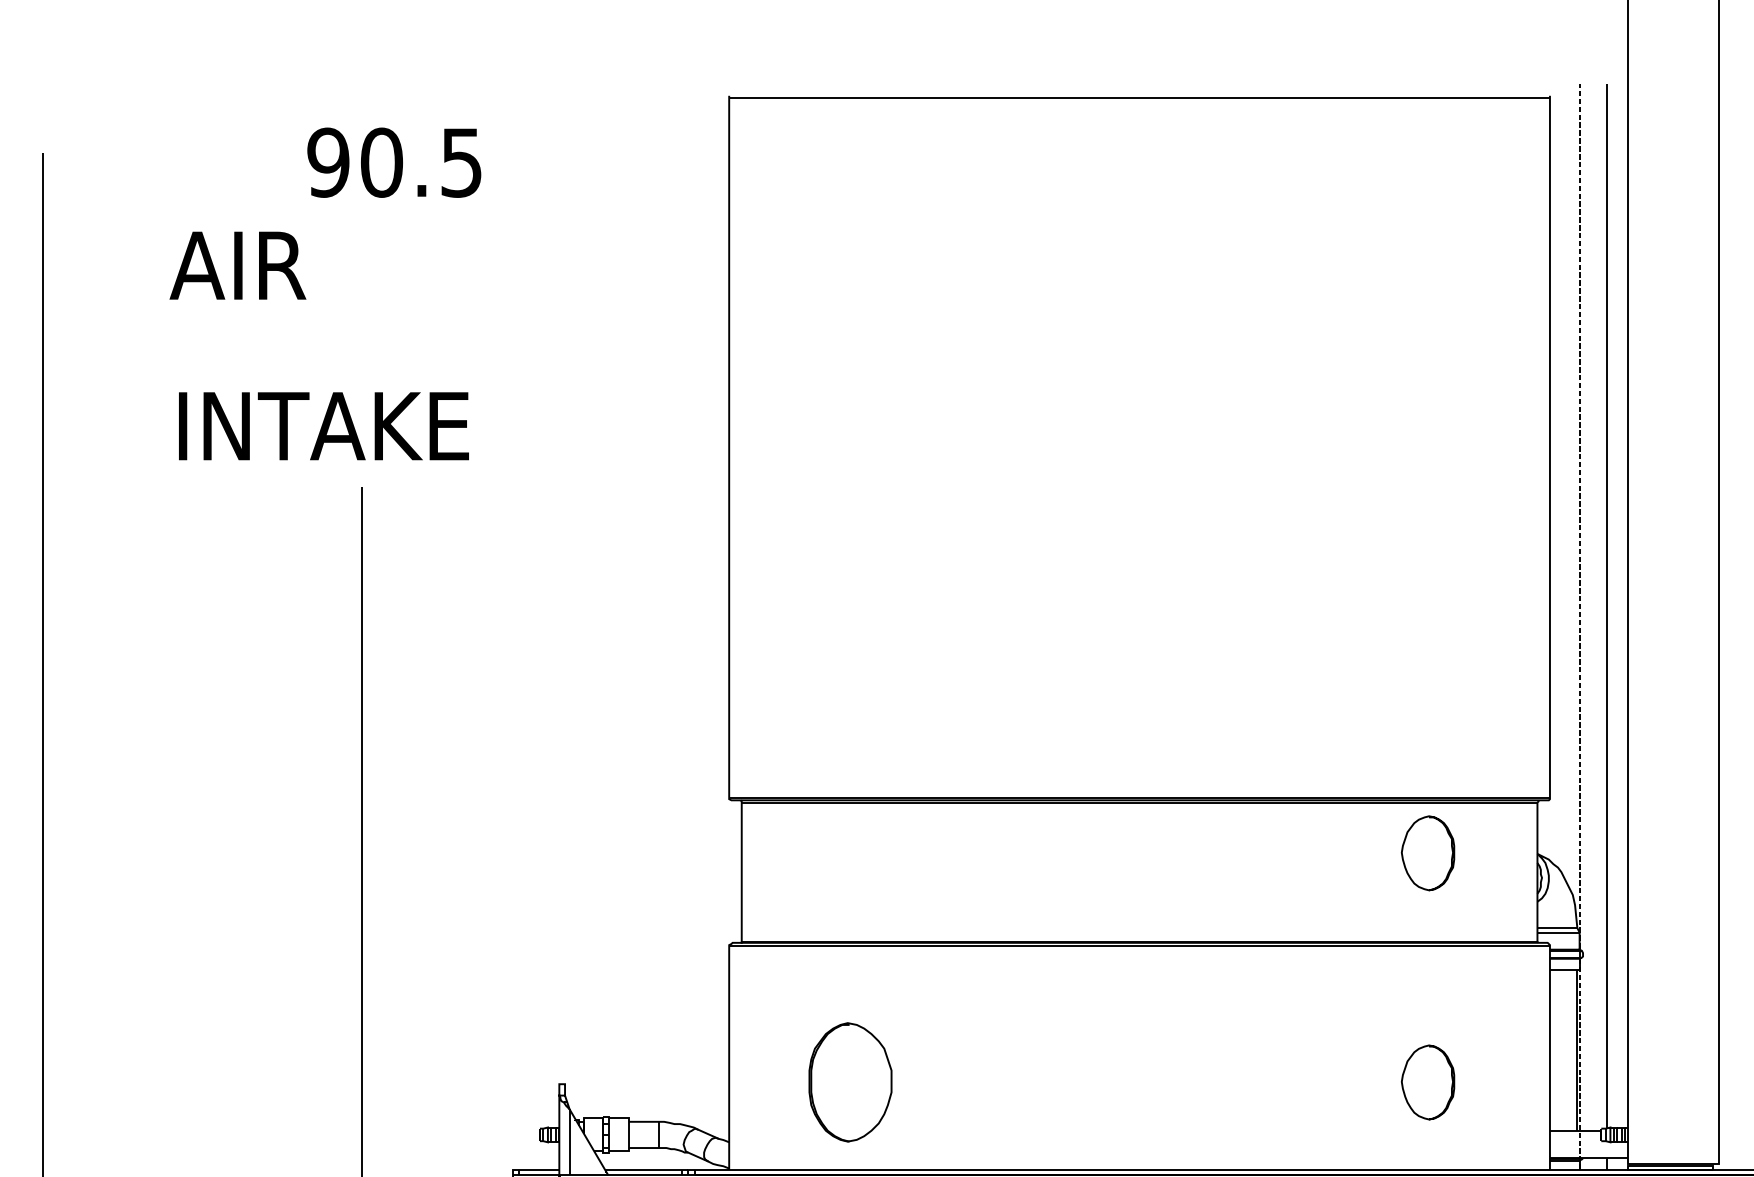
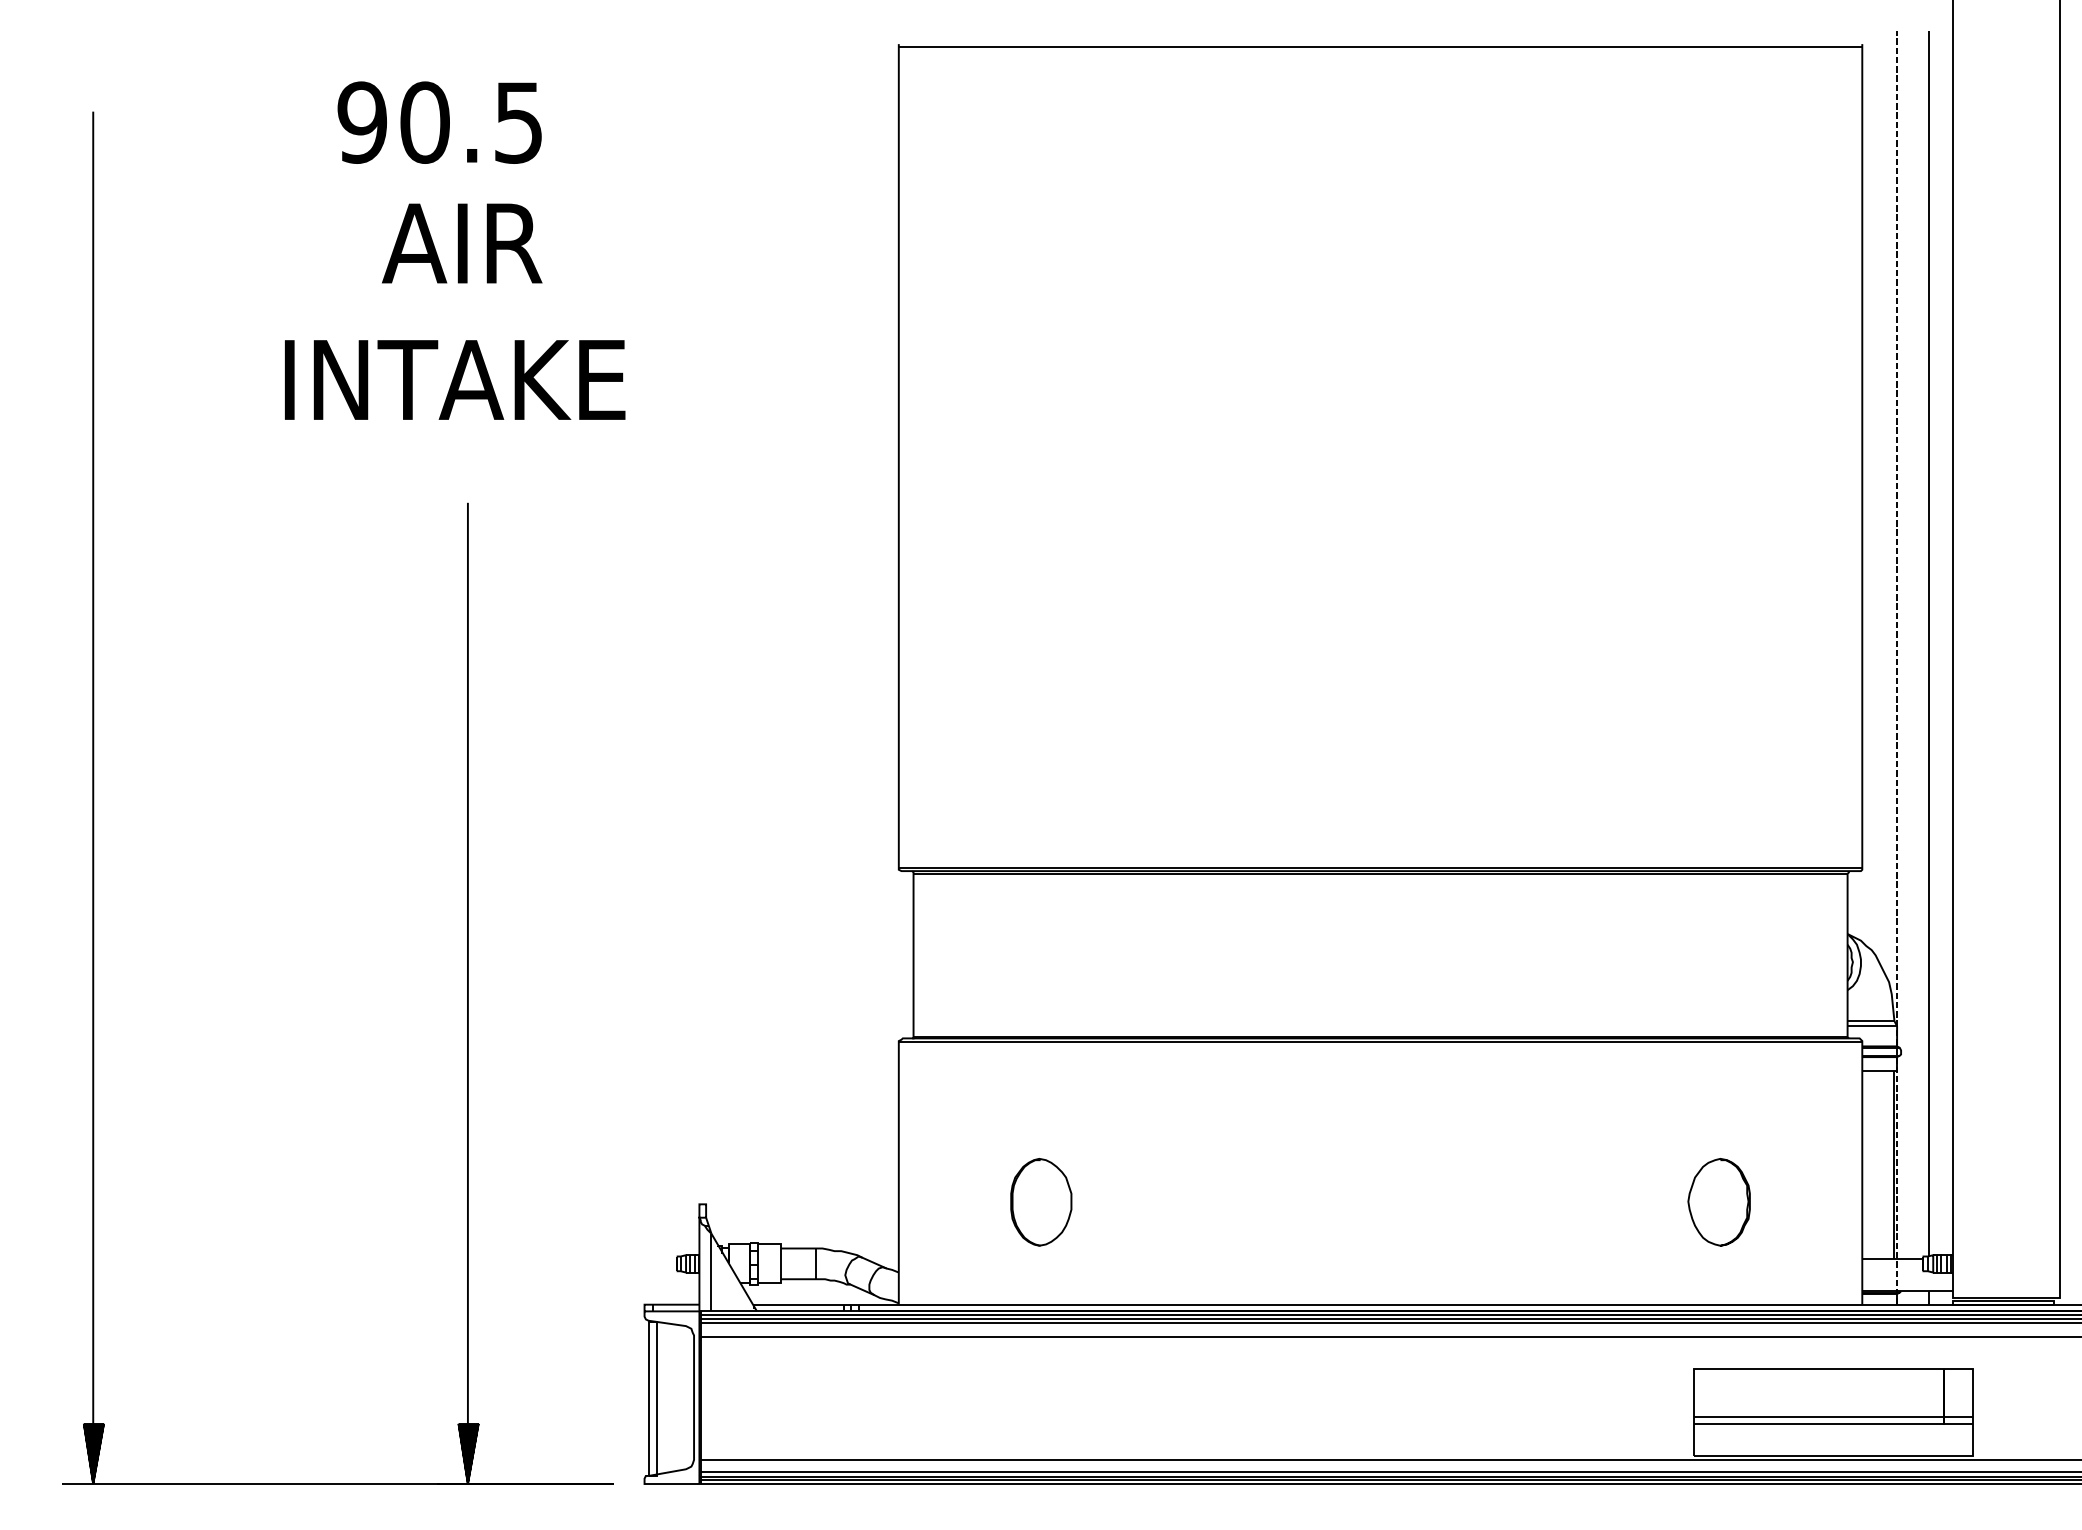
text: (394, 162) -> (439, 122), moved
text: (238, 265) -> (462, 243), moved
text: (324, 425) -> (455, 379), moved
curve: (1403, 856) -> (1690, 937), removed
part: (850, 1082) -> (1041, 1202), size x0.62

